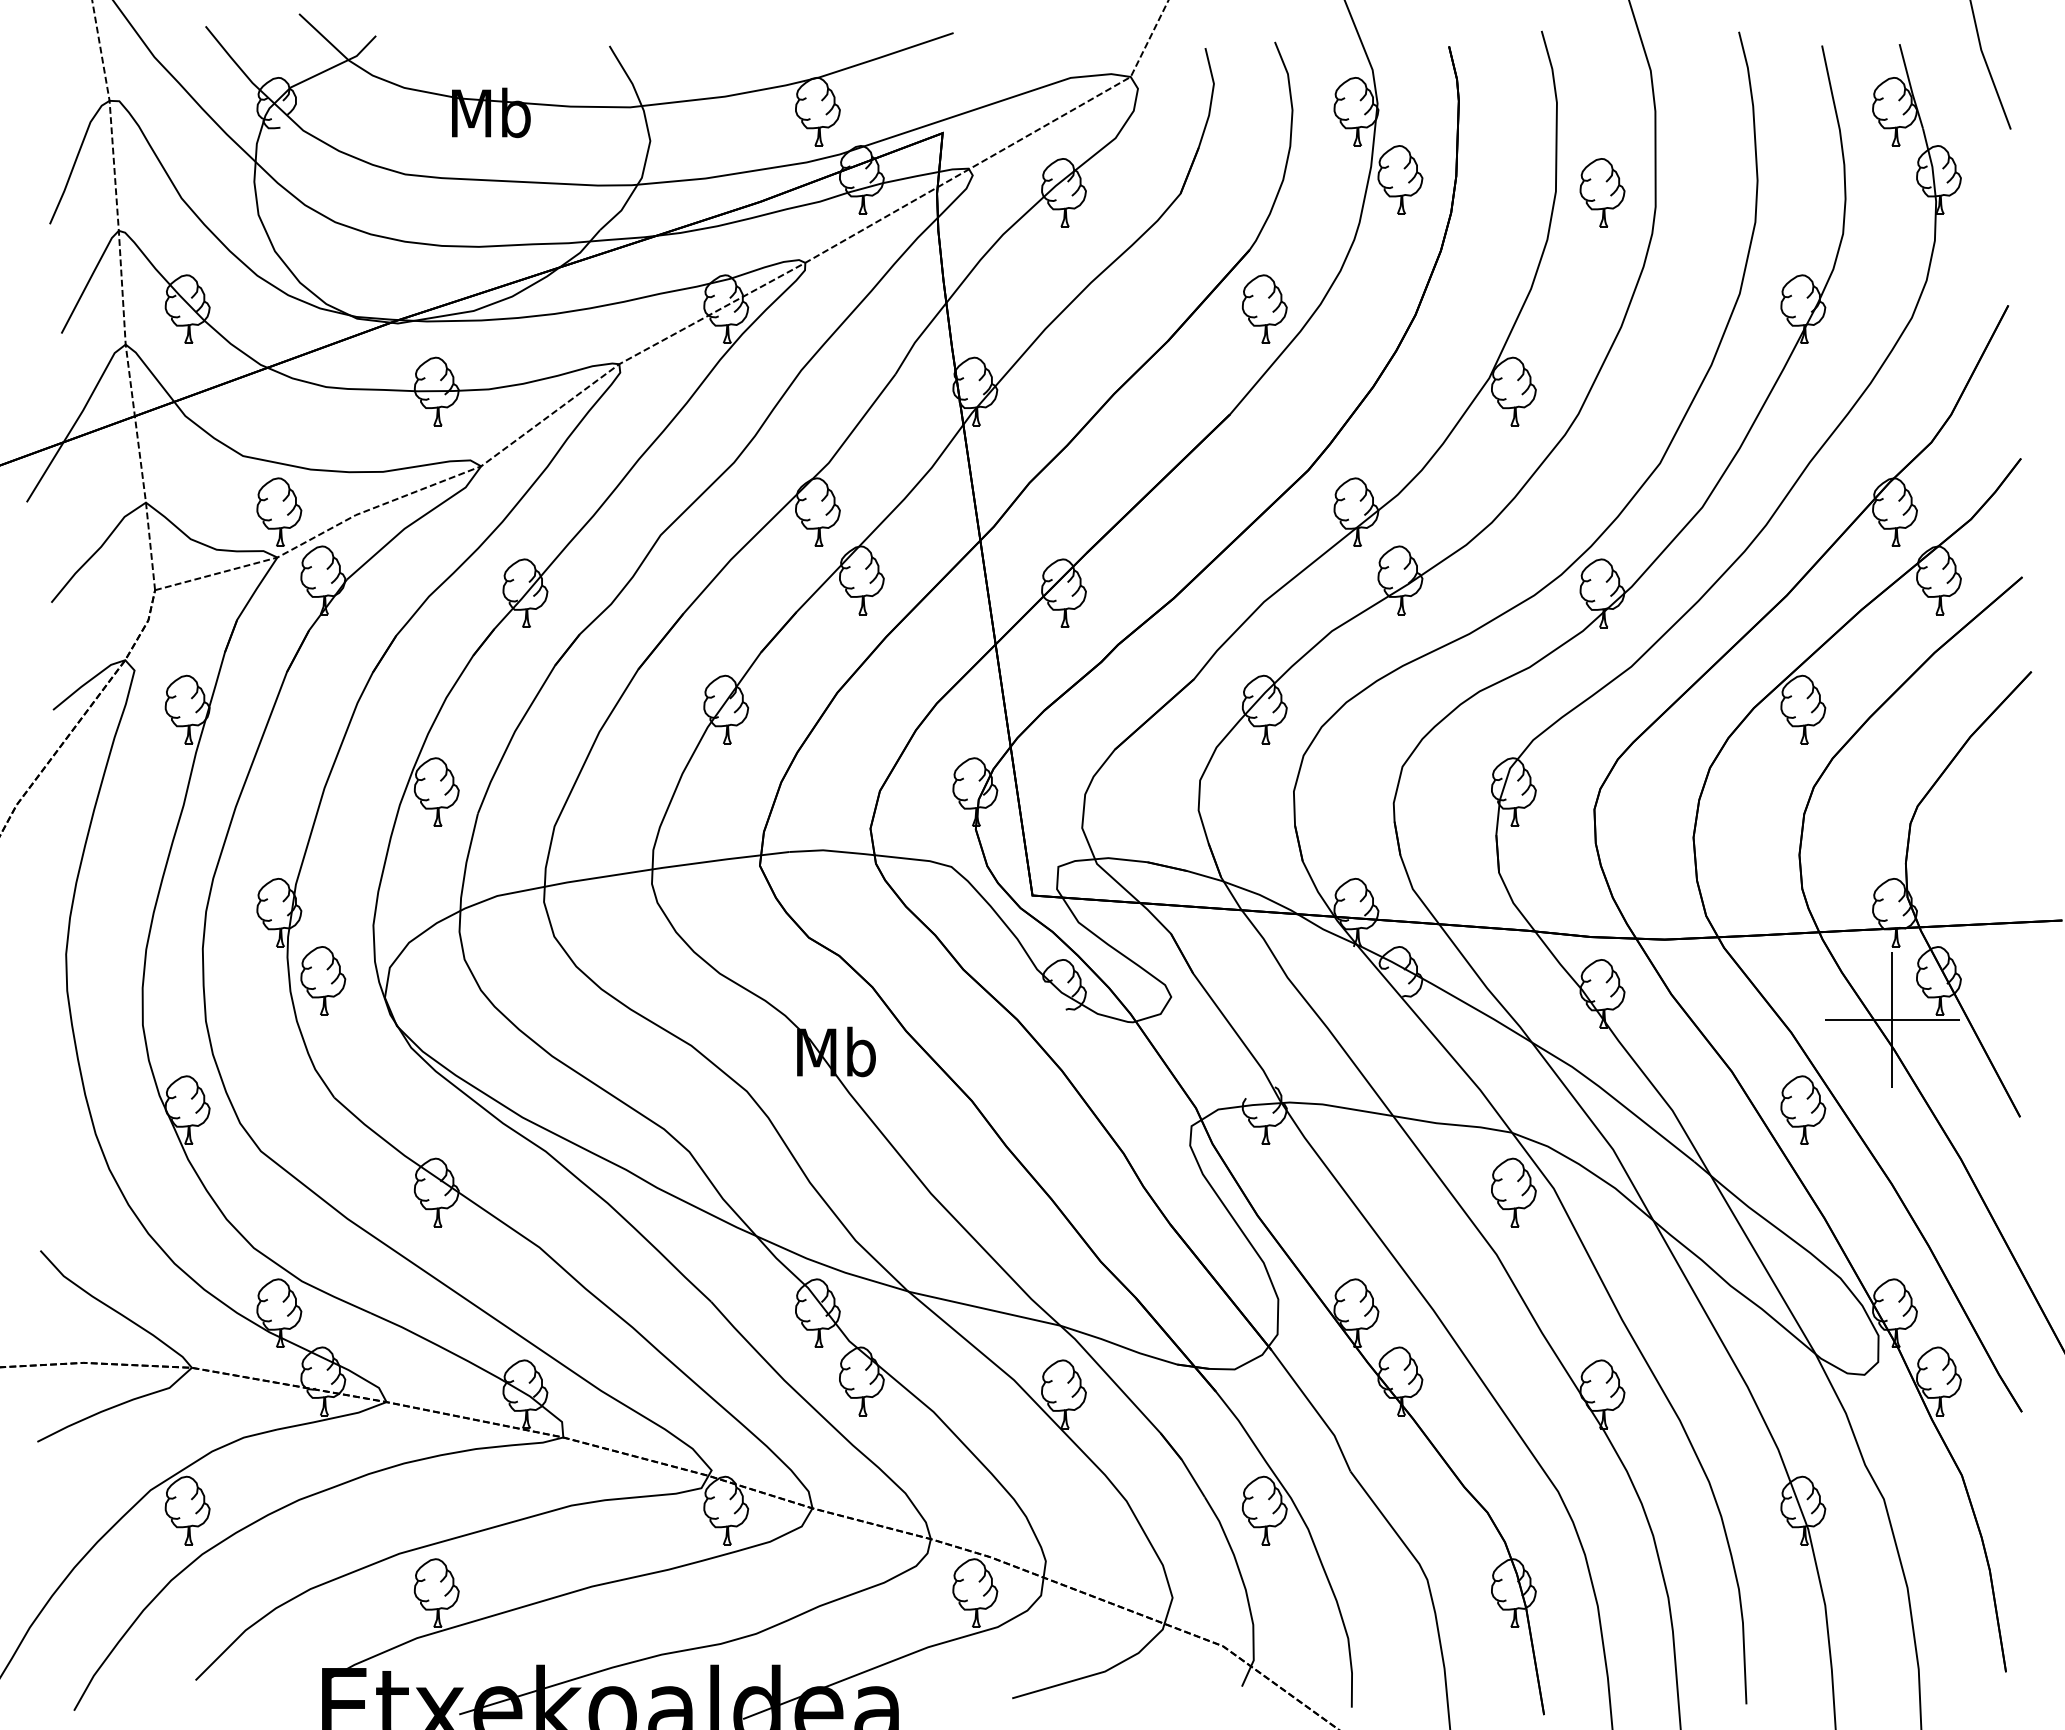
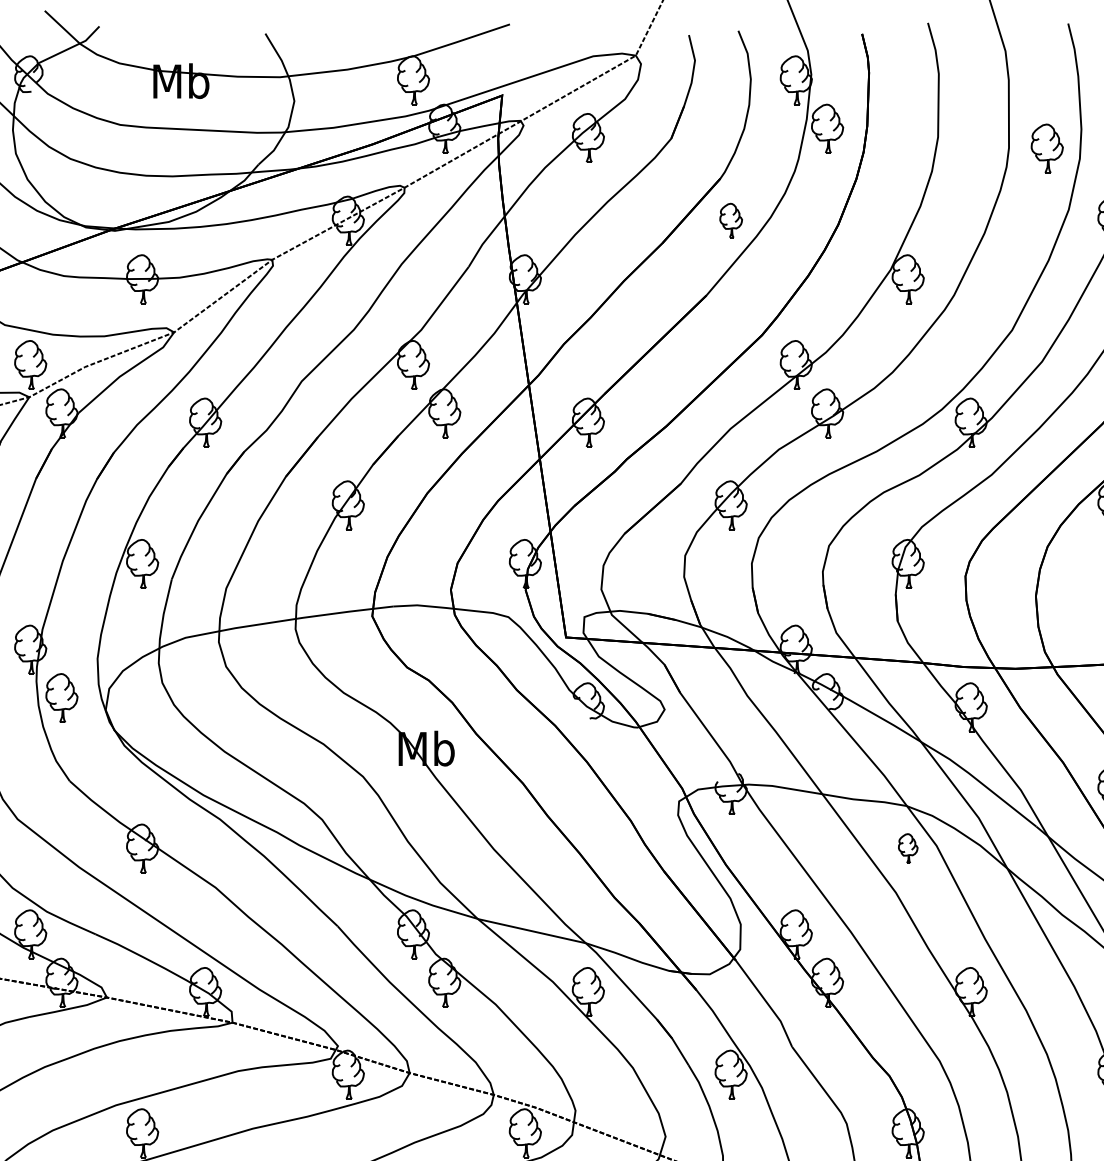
part: (1602, 192) -> (1047, 148), moved
part: (1264, 308) -> (730, 220), size x0.7
part: (1513, 1192) -> (907, 848), size x0.6

